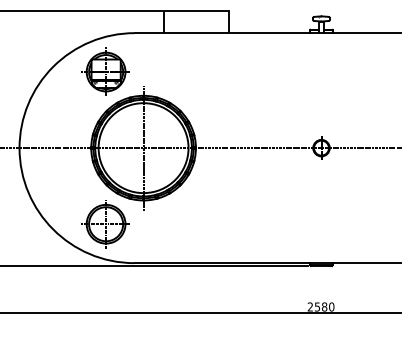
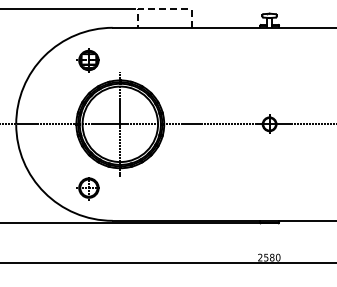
line: (196, 11) -> (164, 9), solid -> dashed
part: (105, 72) -> (88, 60), size x0.6
part: (105, 223) -> (88, 187), size x0.6

